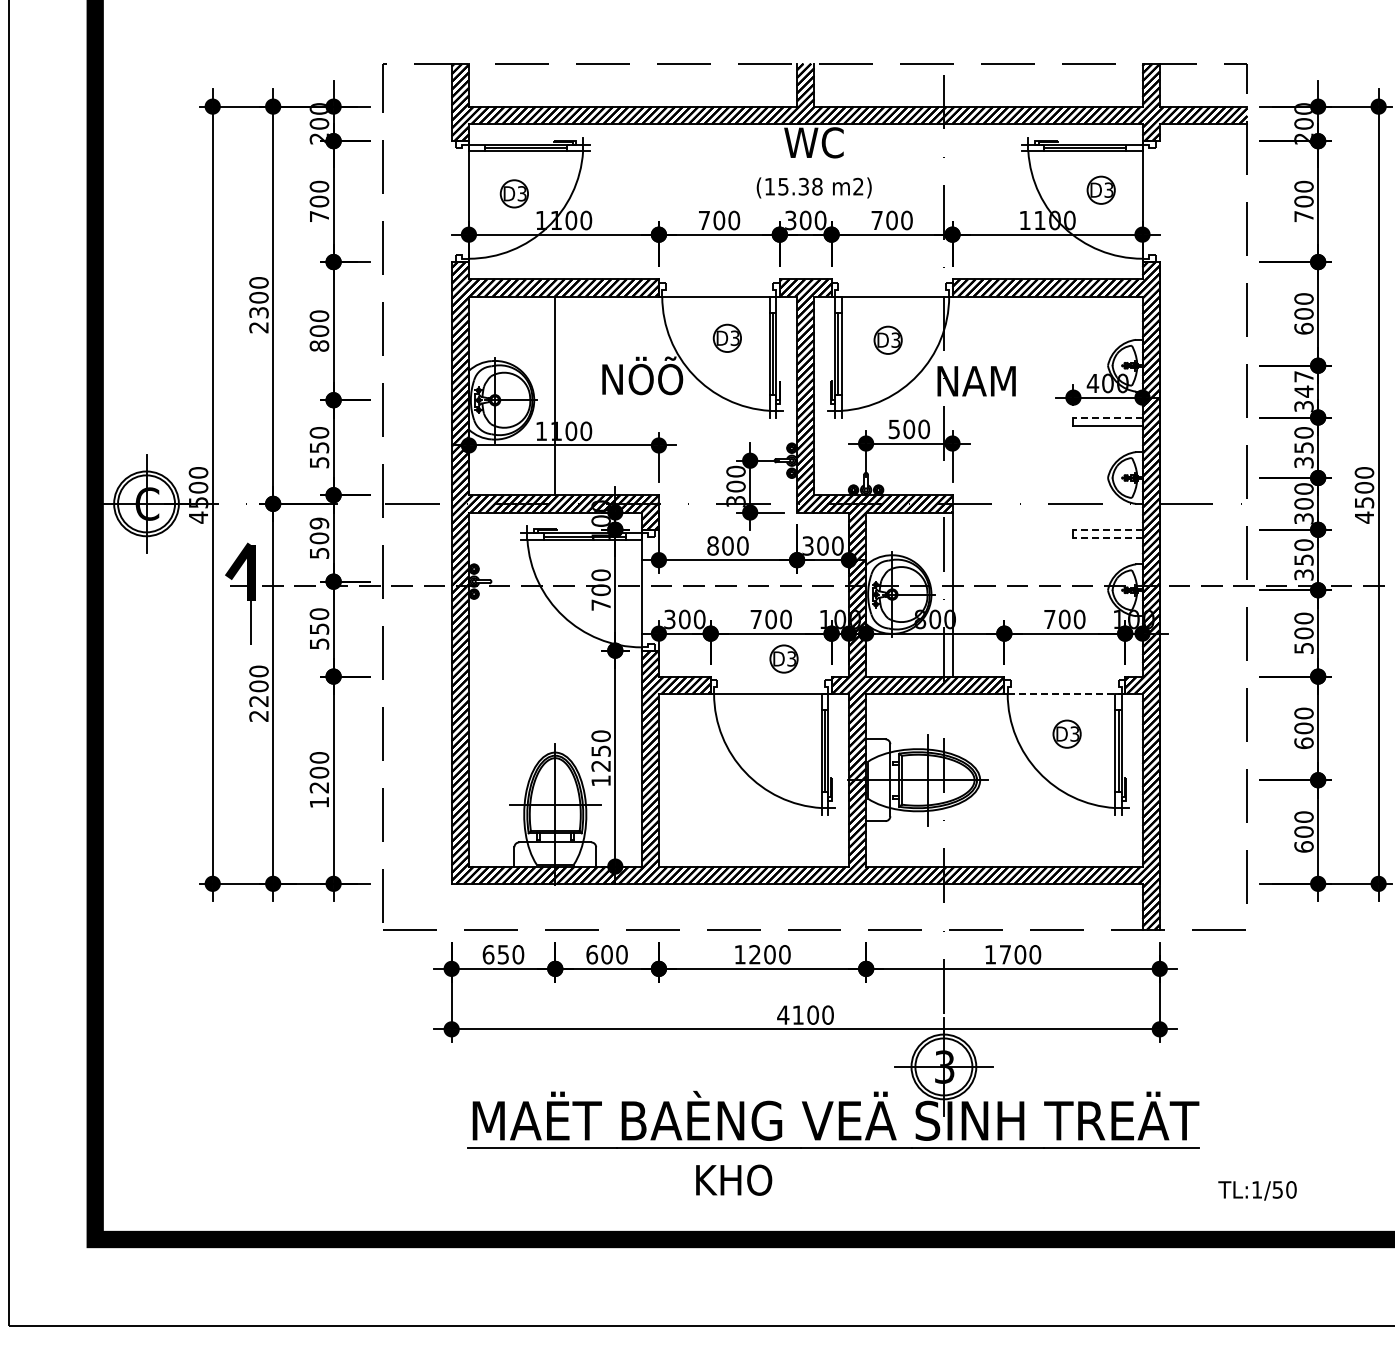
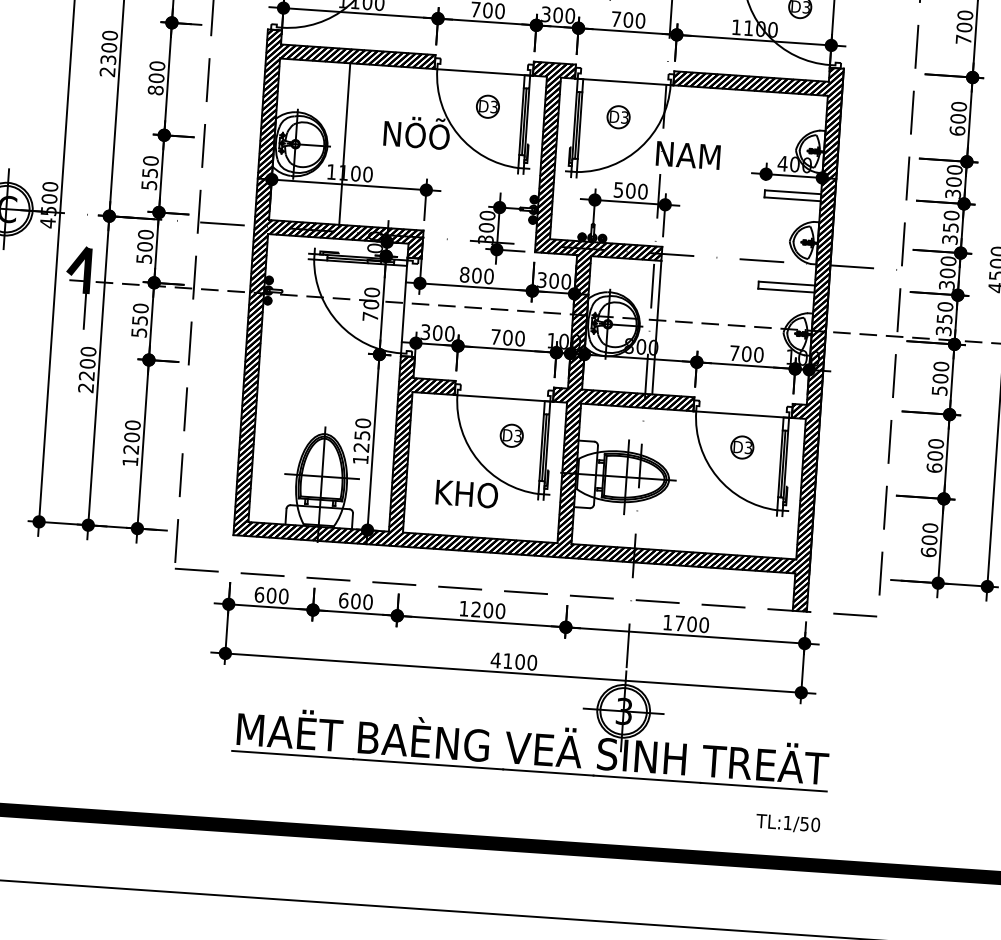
text: (1303, 383) -> (954, 175), 347 -> 300
line: (1107, 417) -> (792, 192), dashed -> solid
text: (319, 523) -> (145, 234), 509 -> 500
line: (1107, 529) -> (786, 283), dashed -> solid
line: (1107, 538) -> (786, 290), dashed -> solid
part: (783, 658) -> (511, 435), moved
line: (1064, 693) -> (742, 414), dashed -> solid
text: (503, 954) -> (271, 595), 650 -> 600
text: (734, 1179) -> (467, 493), moved
text: (1257, 1190) -> (788, 823), moved

